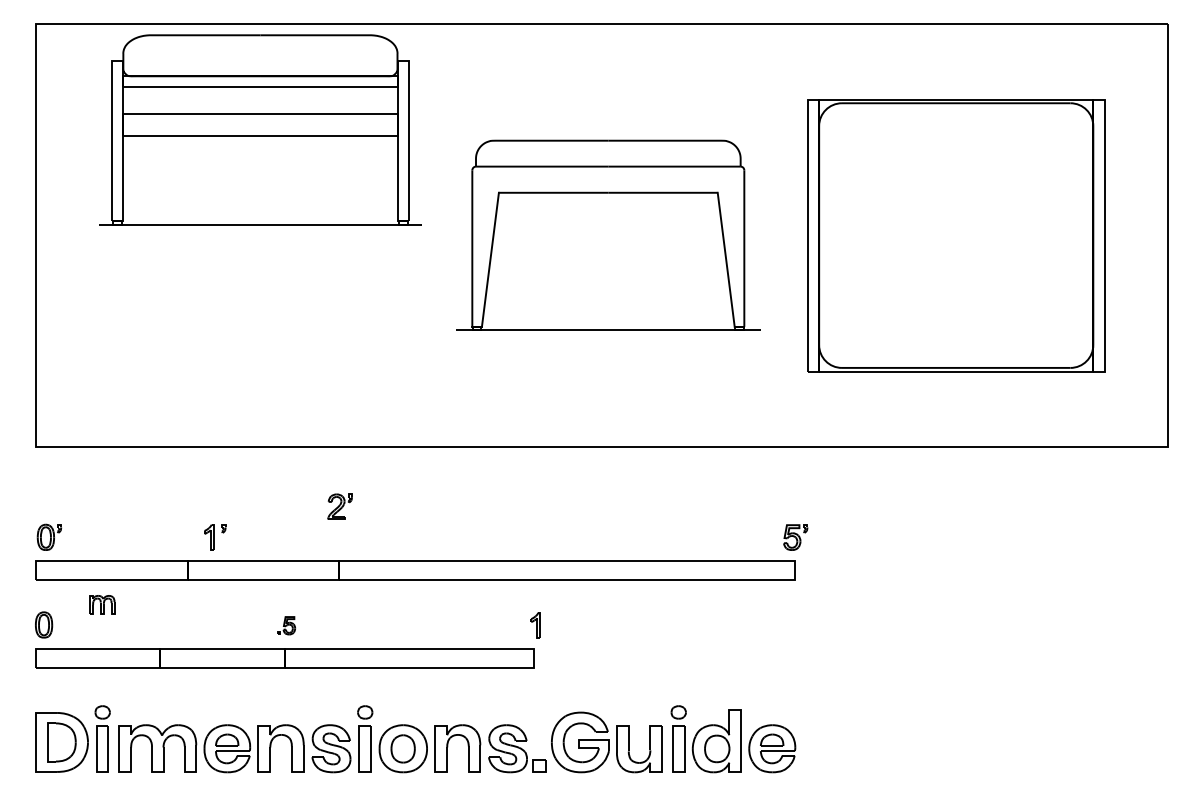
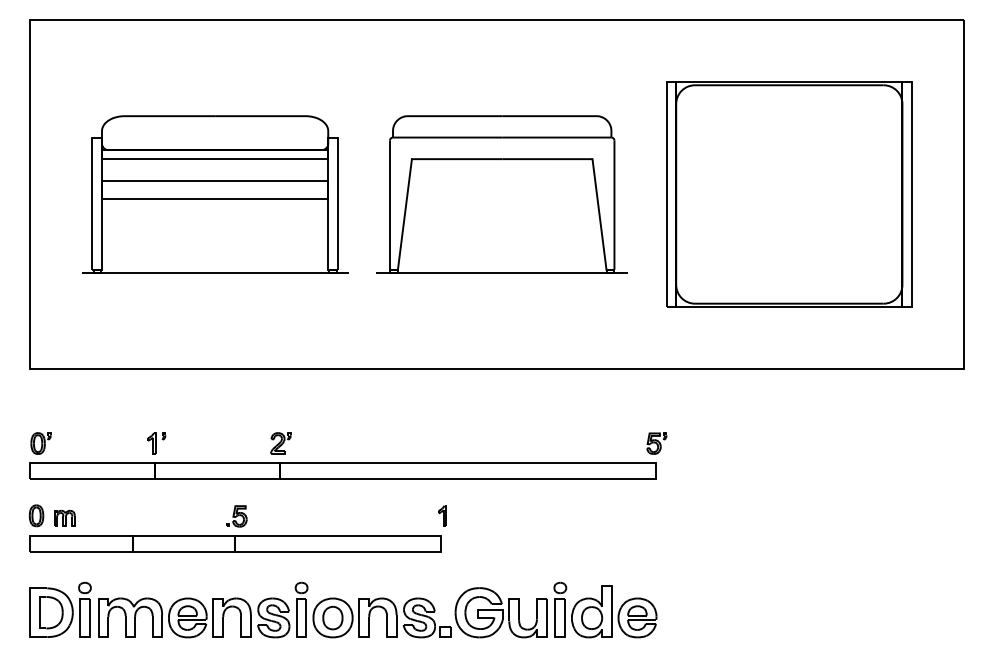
part: (260, 130) -> (215, 194), moved
part: (339, 507) -> (280, 443), moved
part: (214, 537) -> (156, 443), moved
part: (102, 604) -> (64, 517), moved
part: (286, 625) -> (236, 516), size x1.43

